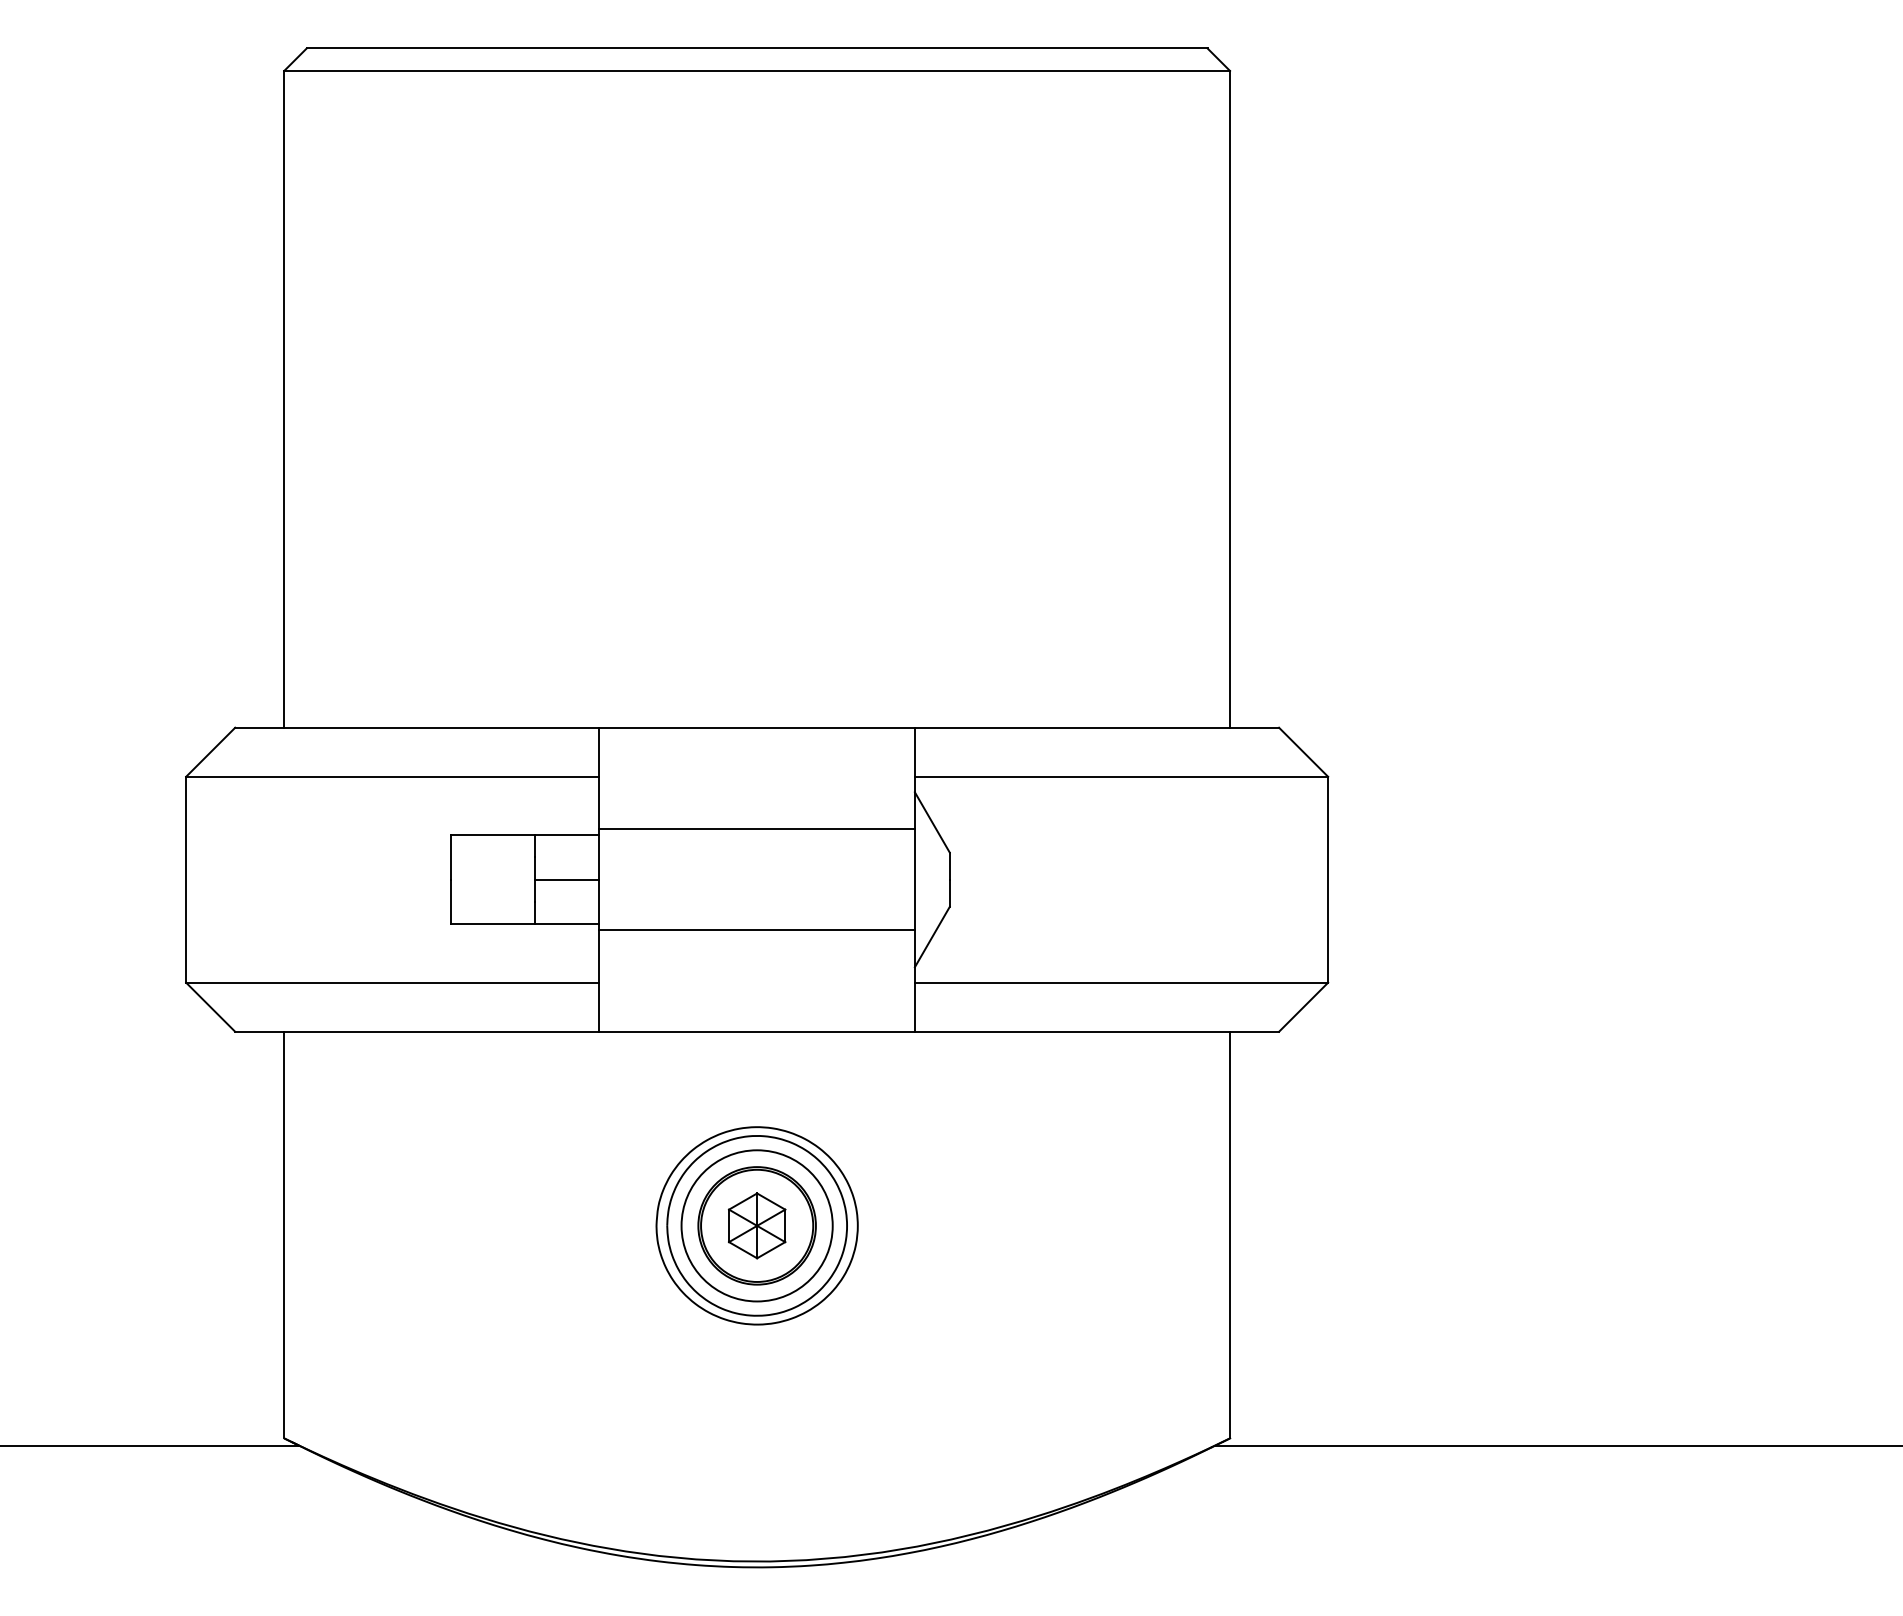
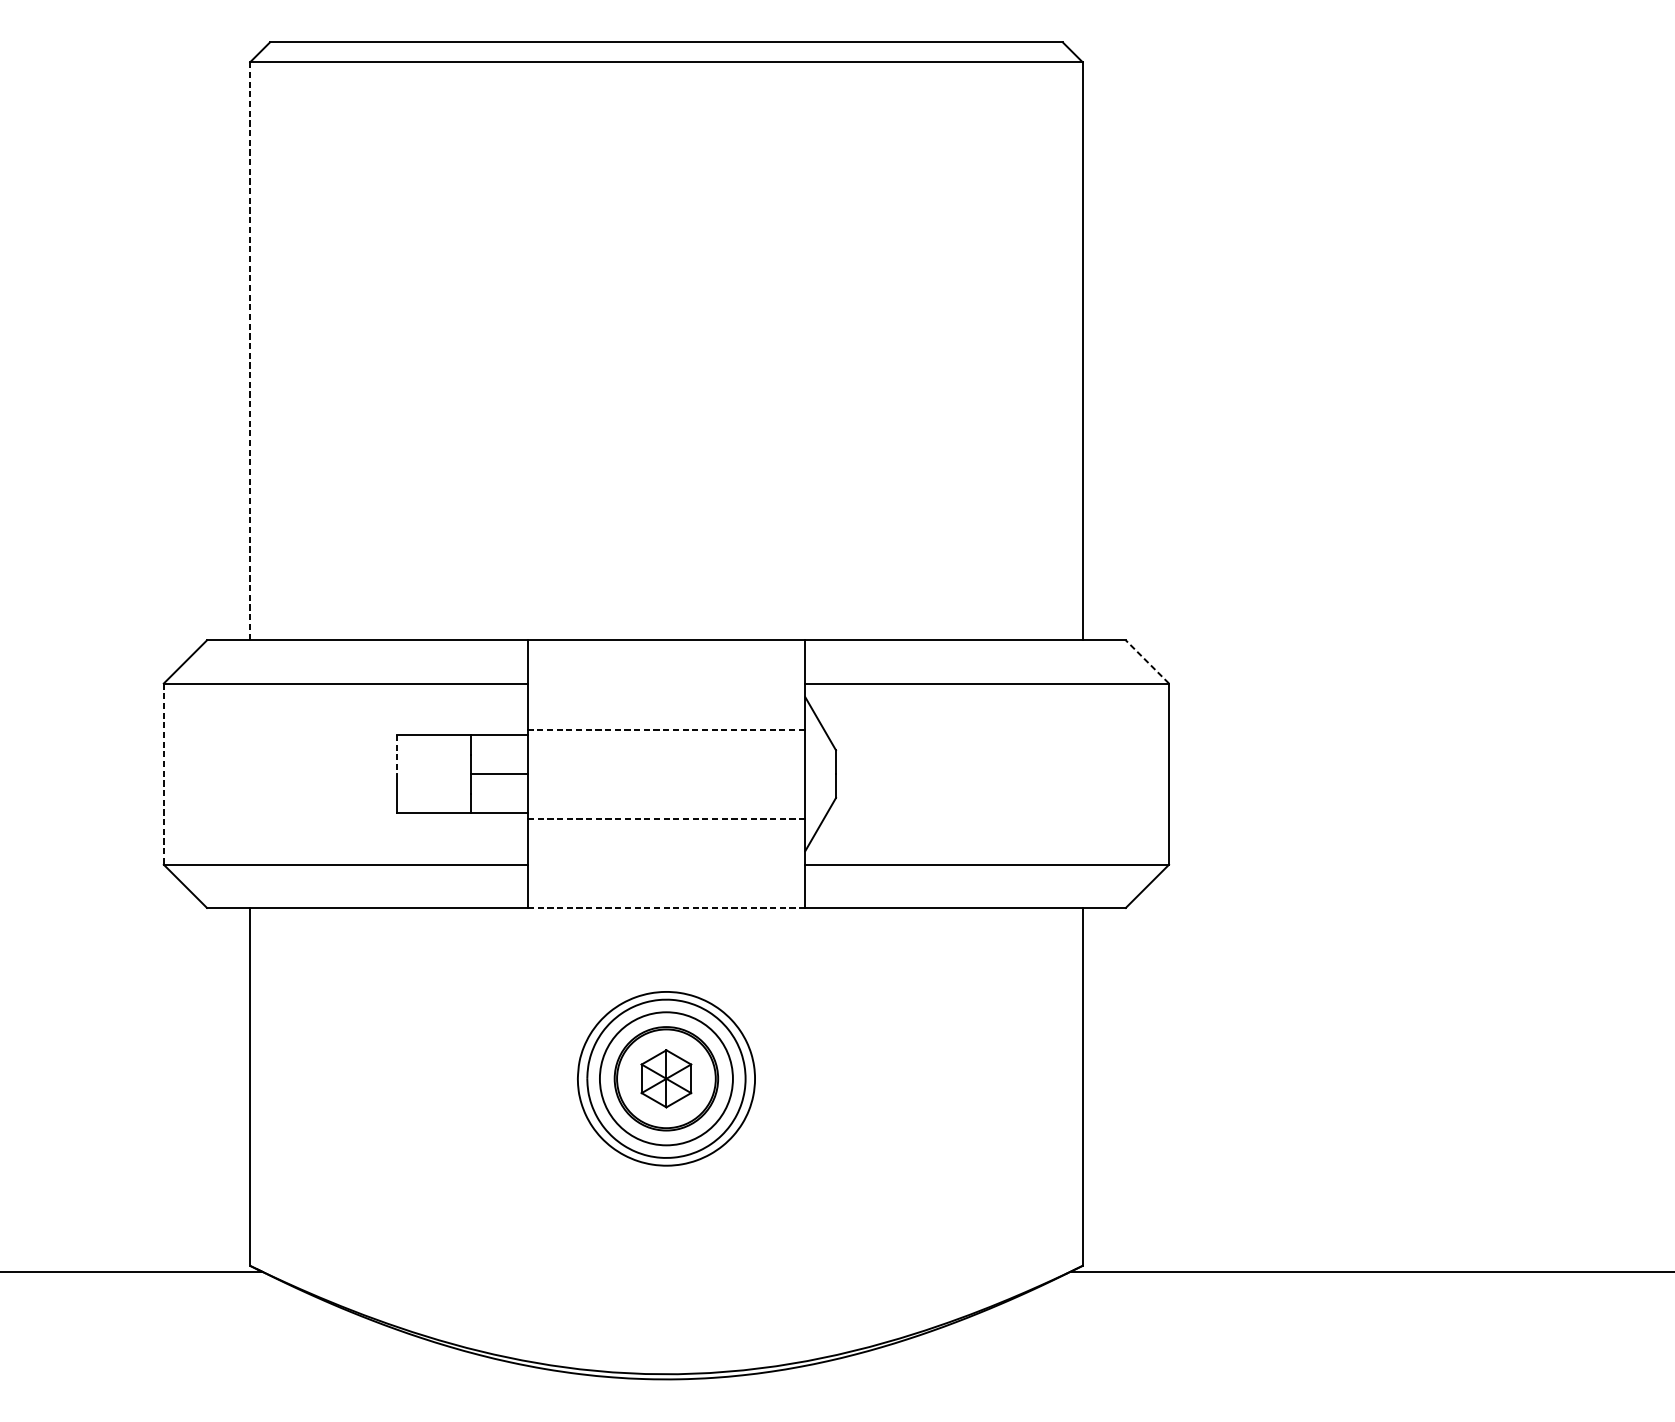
line: (284, 399) -> (250, 351), solid -> dashed
line: (1303, 752) -> (1147, 662), solid -> dashed
line: (757, 829) -> (666, 729), solid -> dashed
line: (450, 857) -> (396, 754), solid -> dashed
line: (186, 879) -> (164, 773), solid -> dashed
line: (757, 930) -> (666, 818), solid -> dashed
line: (757, 1031) -> (666, 907), solid -> dashed

